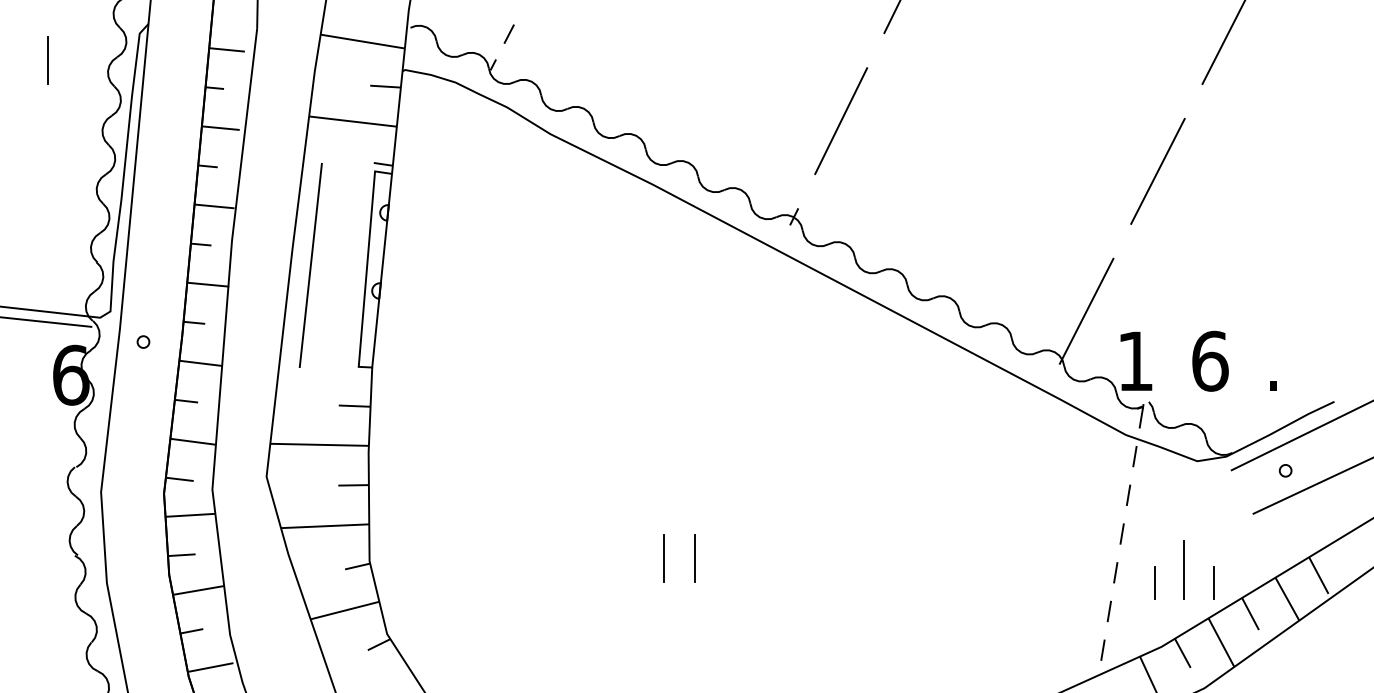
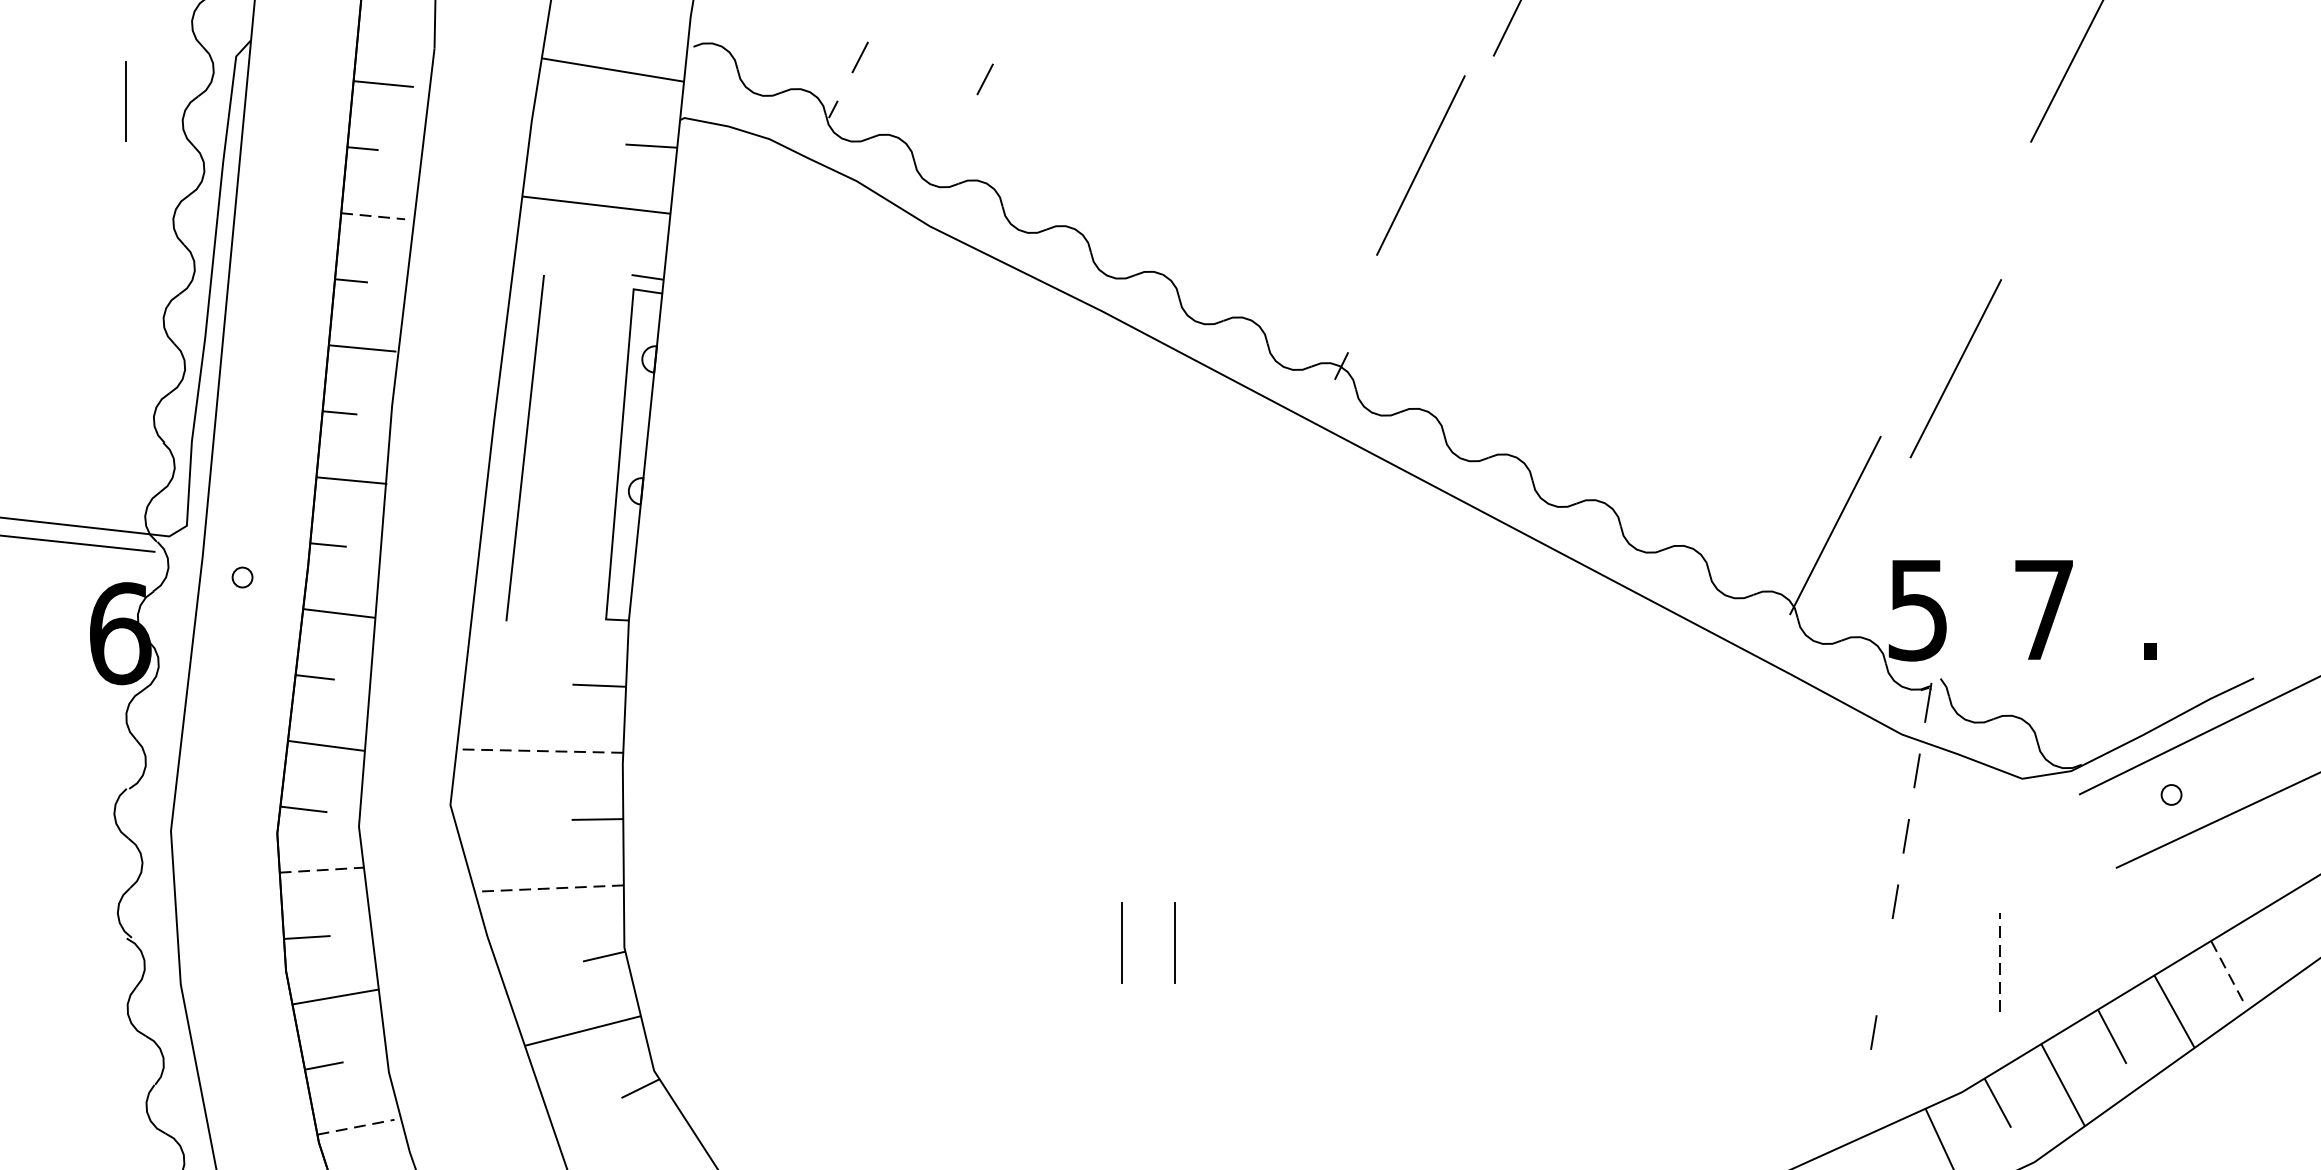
line: (582, 46) -> (984, 78), added
line: (47, 60) -> (124, 101), moved
line: (840, 120) -> (1419, 164), moved
line: (221, 128) -> (374, 216), solid -> dashed
line: (1157, 171) -> (1955, 368), moved
text: (1210, 360) -> (2044, 608), 6 -> 7
text: (1135, 361) -> (1917, 610), 1 -> 5
line: (319, 444) -> (539, 750), solid -> dashed
line: (190, 515) -> (321, 870), solid -> dashed
line: (324, 526) -> (548, 889), solid -> dashed
line: (1184, 569) -> (2000, 961), solid -> dashed
line: (1115, 572) -> (1884, 966), removed
line: (1318, 575) -> (2227, 971), solid -> dashed
line: (1154, 582) -> (1950, 983), removed
line: (1213, 582) -> (2049, 983), removed
line: (1102, 649) -> (1862, 1096), removed
line: (211, 667) -> (357, 1127), solid -> dashed

